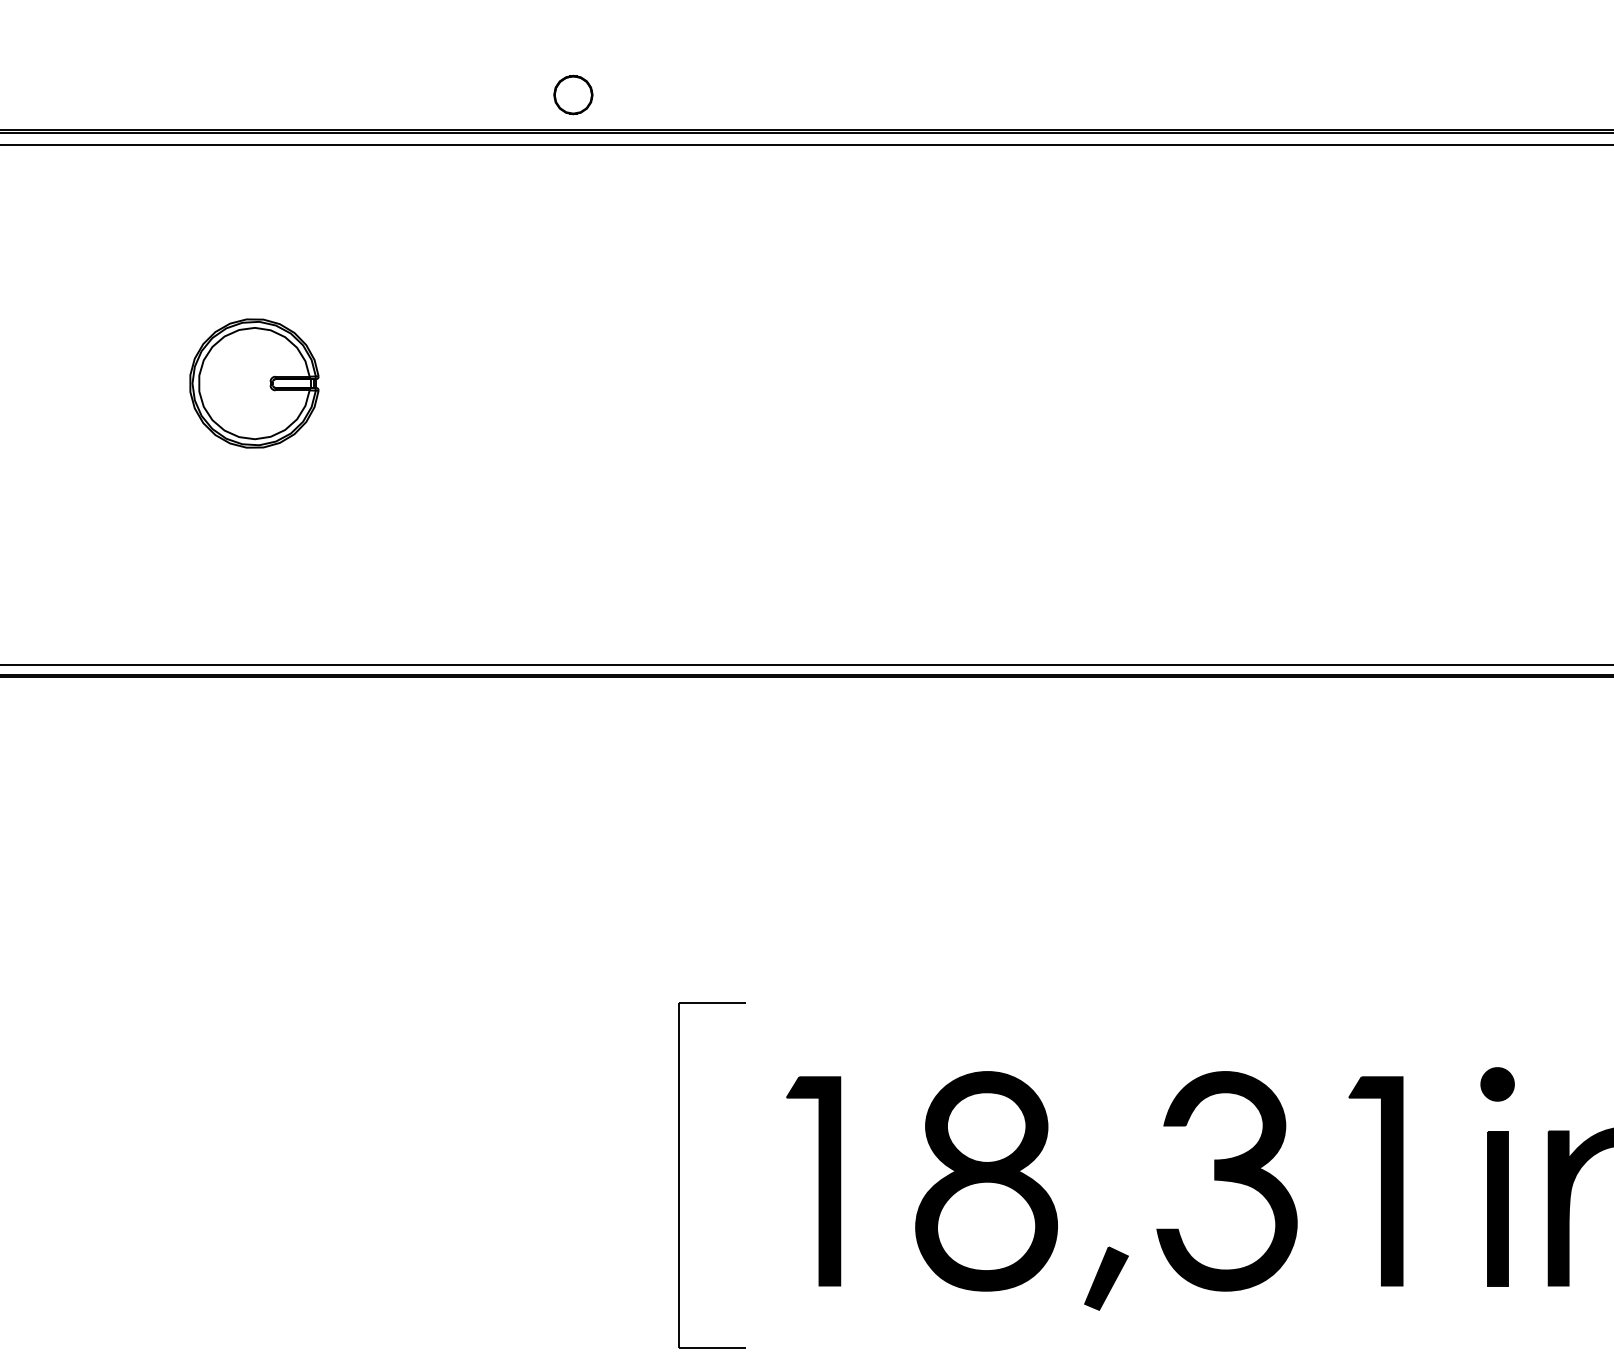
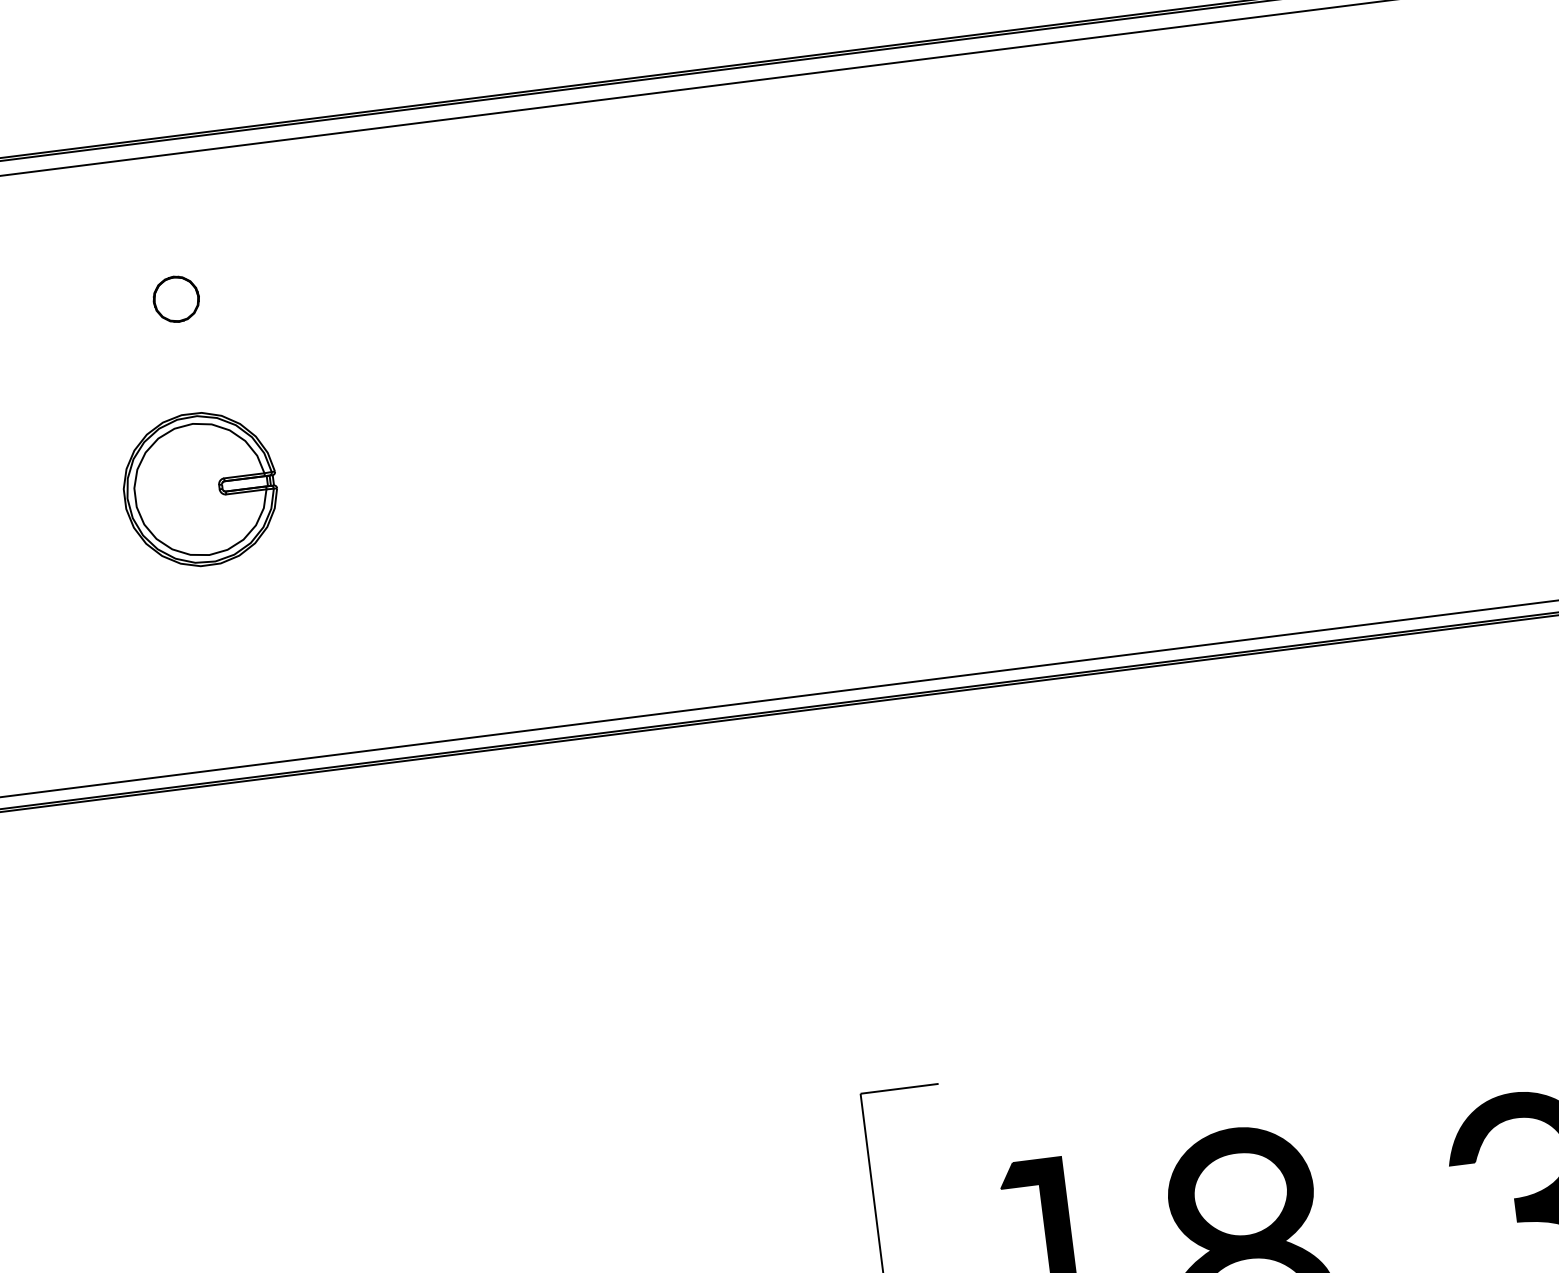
part: (573, 94) -> (176, 298), moved
part: (254, 383) -> (200, 489), moved

